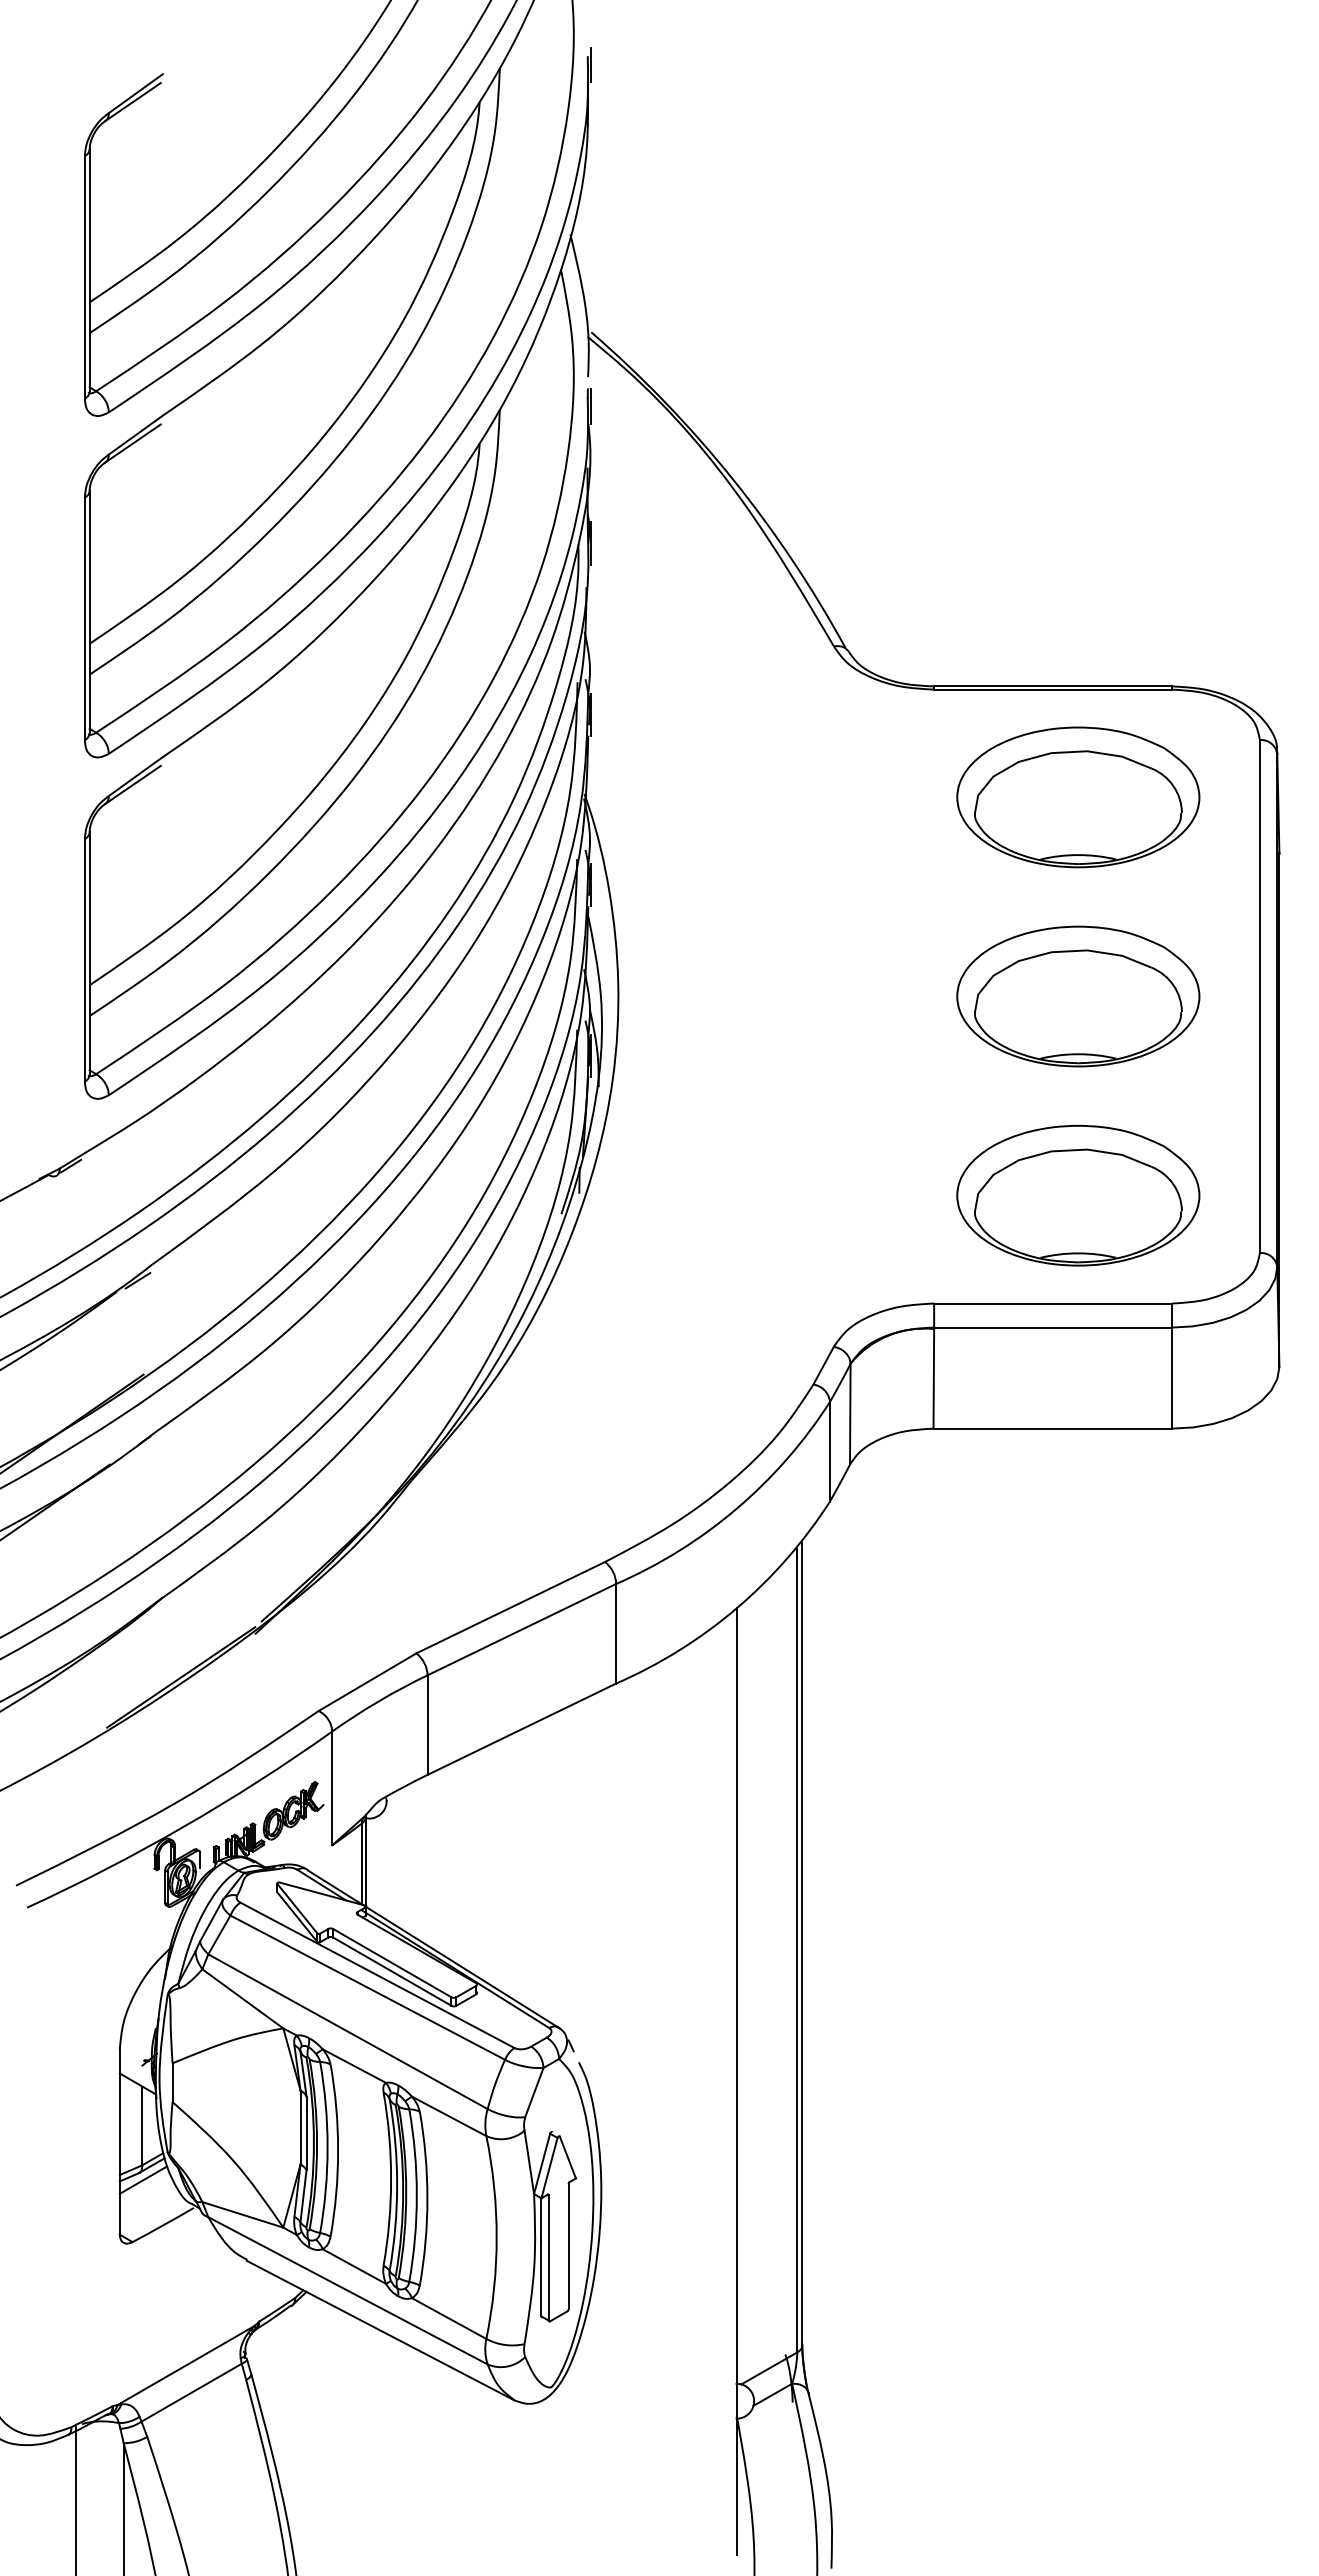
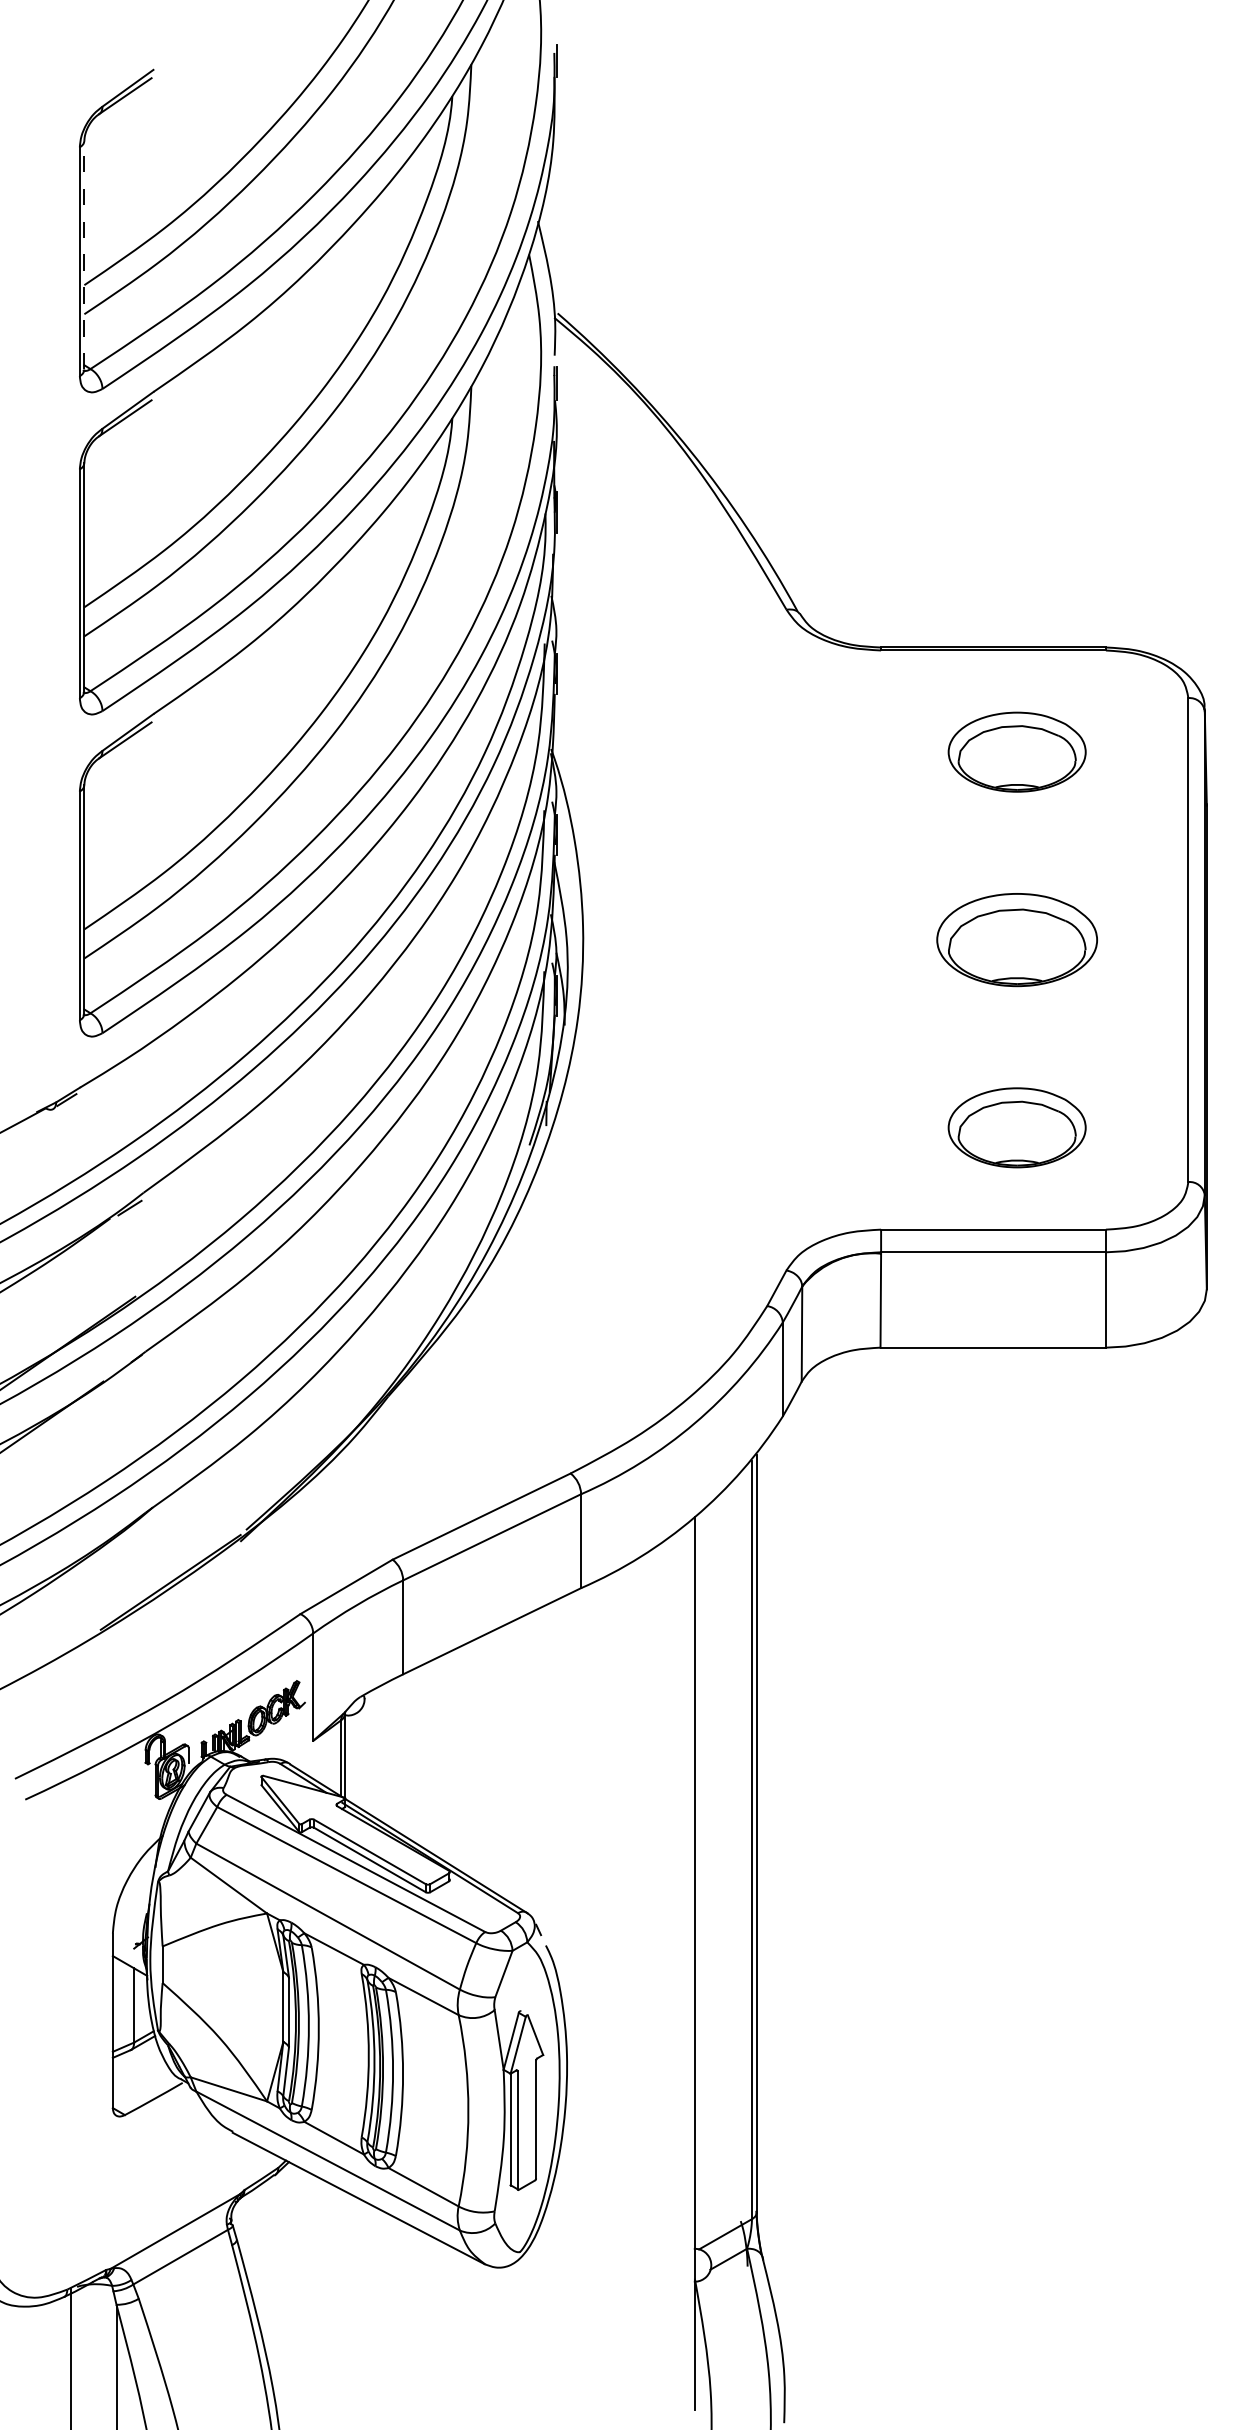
line: (89, 270) -> (84, 255), solid -> dashed
part: (1078, 797) -> (1017, 752), size x0.6
part: (1078, 996) -> (1017, 939), size x0.7
part: (1078, 1195) -> (1017, 1127), size x0.6
line: (143, 2179) -> (135, 2056), removed

